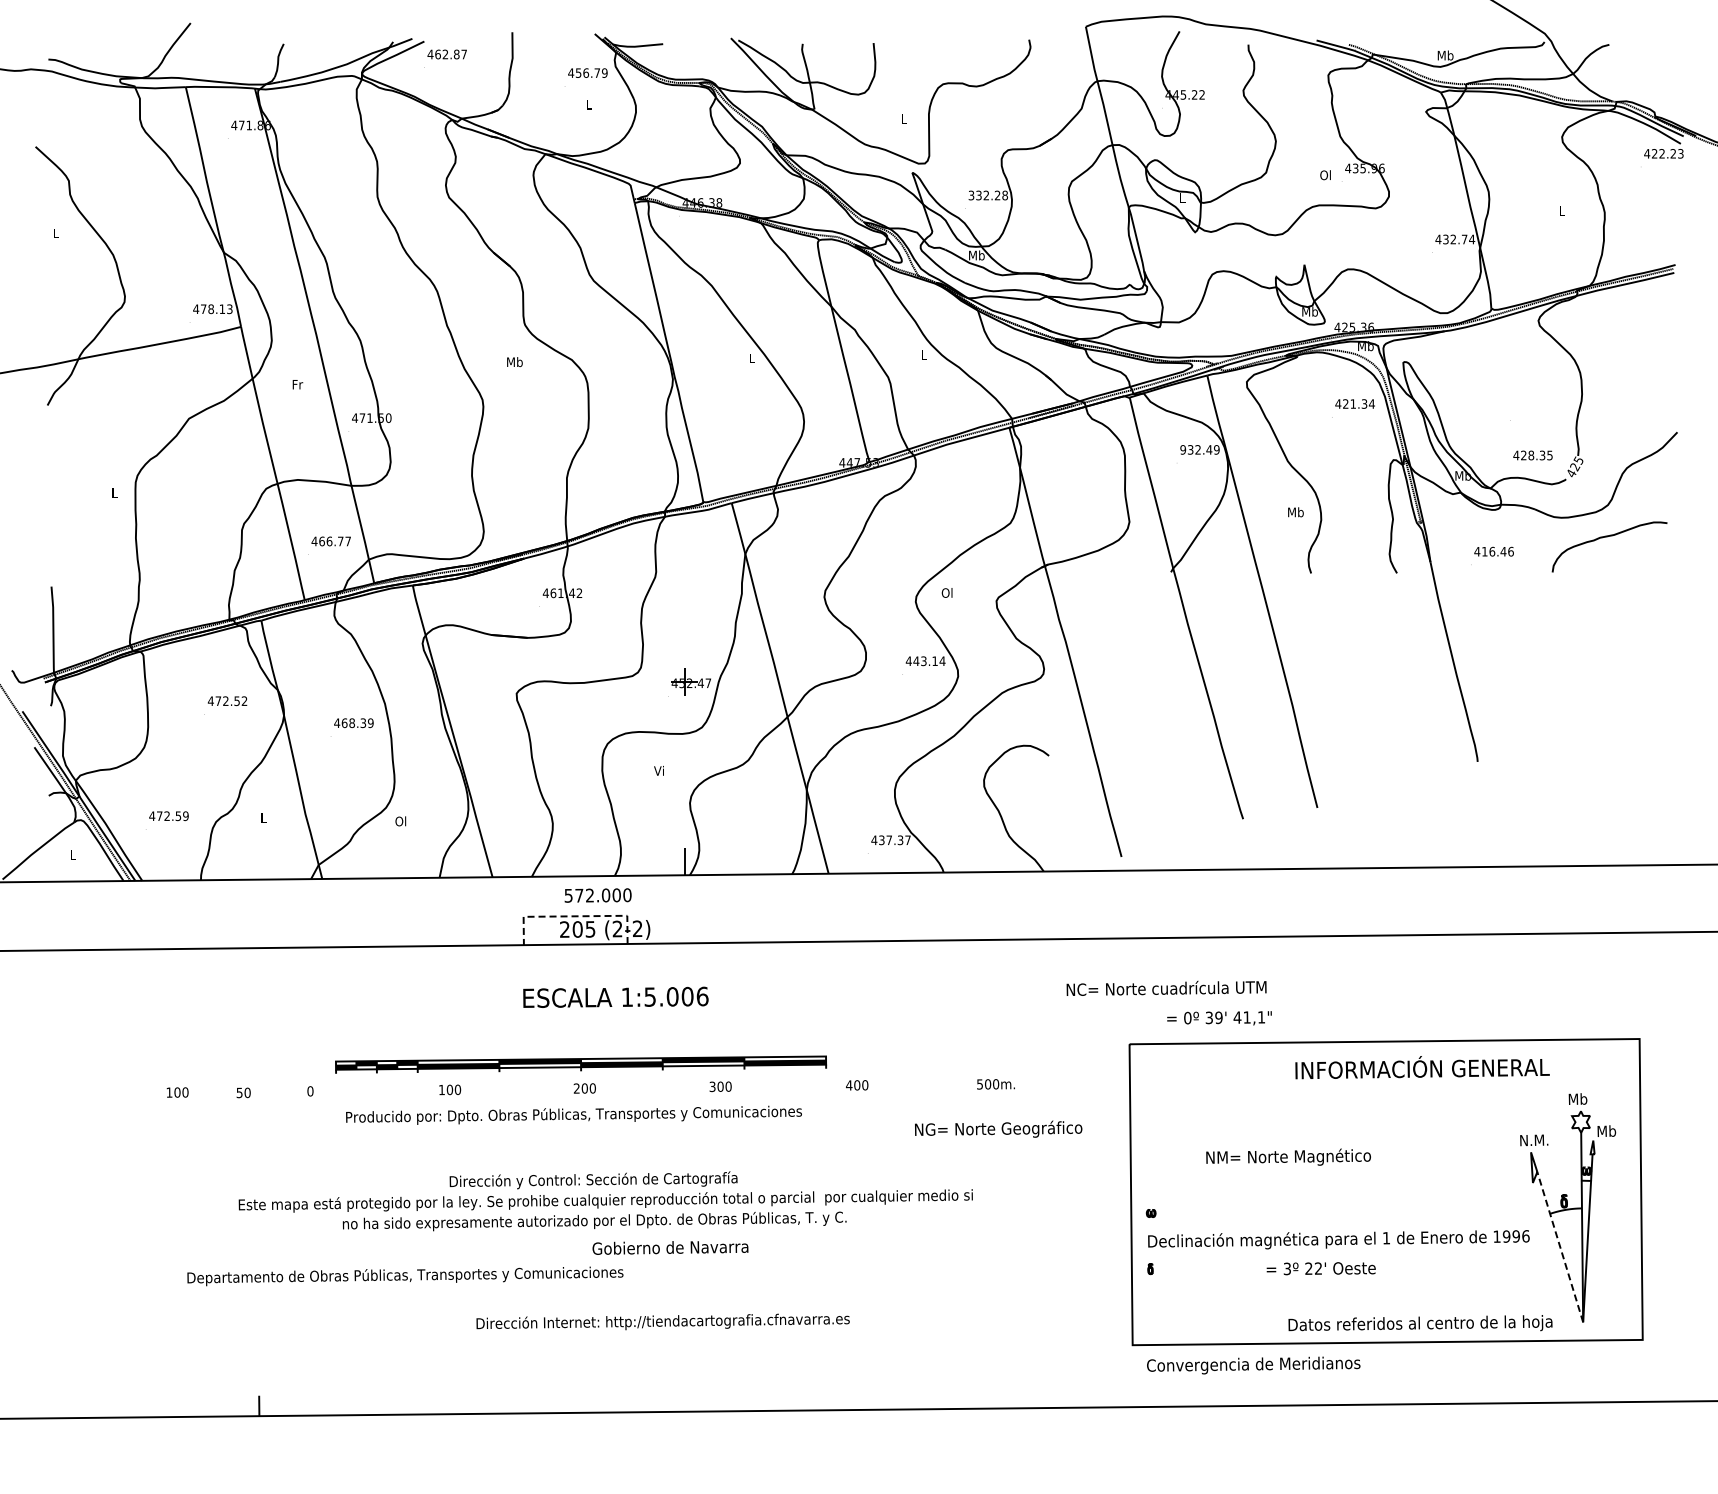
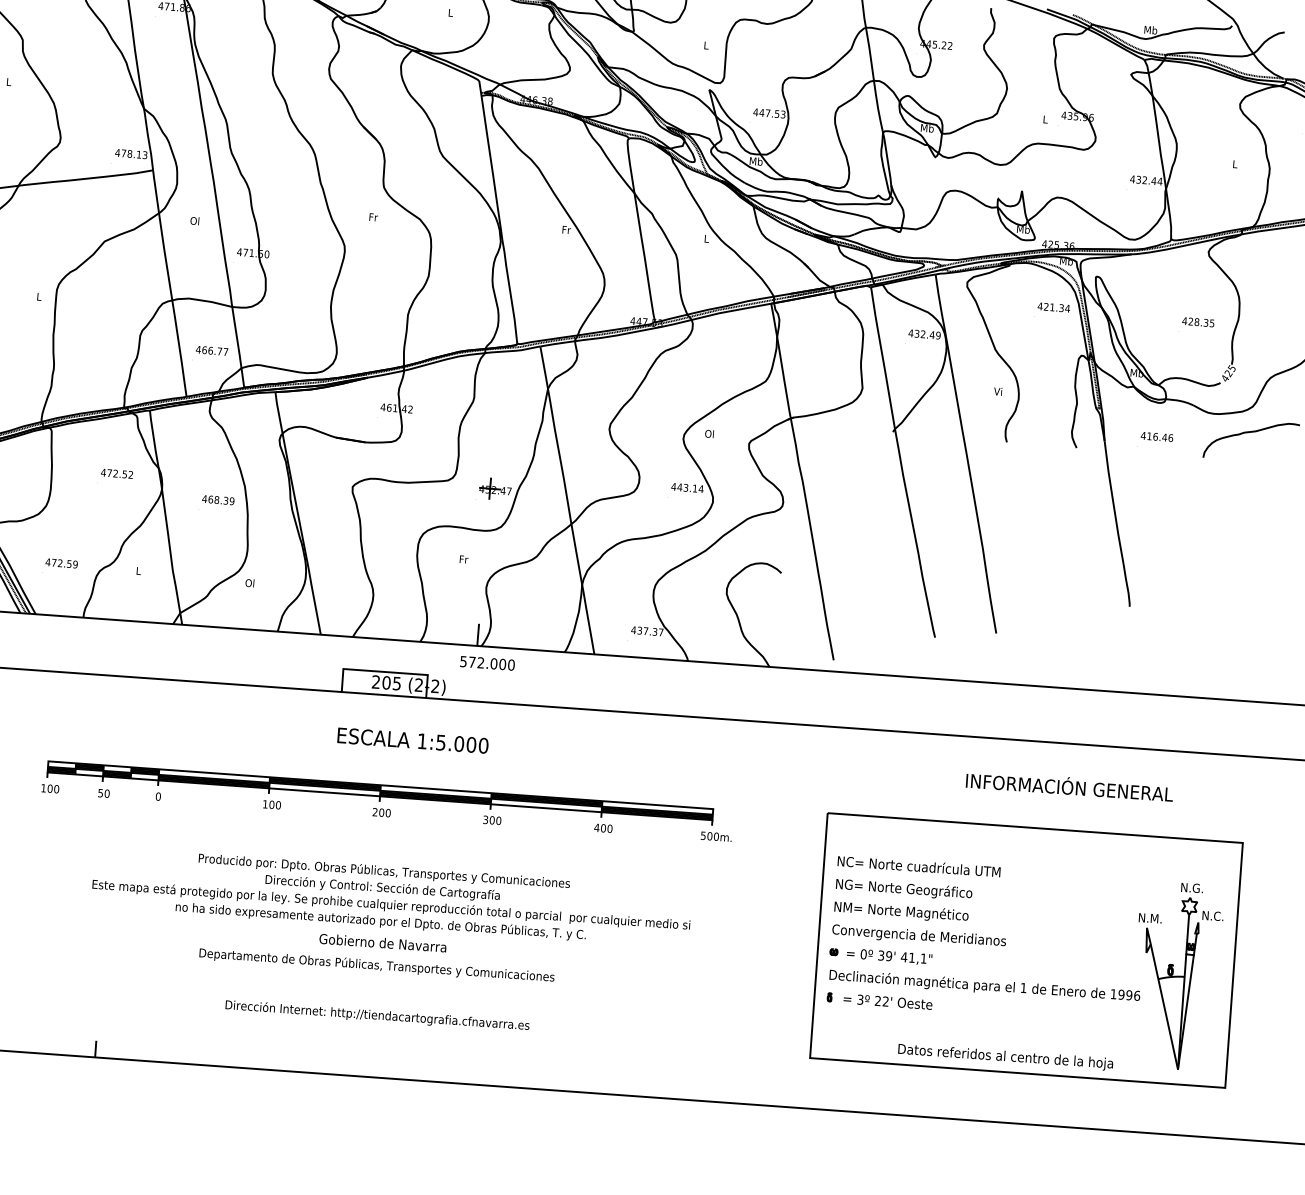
text: (1325, 175) -> (1045, 119), Ol -> L
text: (987, 195) -> (768, 113), 332.28 -> 447.53
text: (1182, 197) -> (927, 128), L -> Mb
text: (1464, 239) -> (1153, 181), 432.74 -> 432.44
text: (752, 357) -> (566, 229), L -> Fr
text: (514, 362) -> (373, 217), Mb -> Fr
text: (297, 384) -> (195, 220), Fr -> Ol
text: (1183, 449) -> (911, 333), 932.49 -> 432.49
text: (1532, 455) -> (1197, 322), moved
text: (1295, 512) -> (998, 391), Mb -> Vi
text: (659, 770) -> (463, 559), Vi -> Fr
text: (597, 895) -> (487, 663), moved
line: (575, 916) -> (385, 672), dashed -> solid
text: (1166, 987) -> (919, 865), moved
text: (702, 996) -> (483, 745), 1:5.006 -> 1:5.000
text: (1219, 1018) -> (889, 956), moved
part: (580, 1064) -> (379, 792), size x1.67
text: (1422, 1067) -> (1069, 786), moved
text: (1583, 1098) -> (1193, 887), Mb -> N.G.
text: (573, 1114) -> (384, 871), moved
text: (998, 1128) -> (904, 888), moved
text: (1611, 1130) -> (1213, 915), Mb -> N.C.
text: (1288, 1156) -> (901, 911), moved
text: (670, 1247) -> (383, 942), moved
line: (1560, 1247) -> (1164, 1007), dashed -> solid
text: (1320, 1268) -> (887, 1001), moved
text: (405, 1276) -> (377, 966), moved
text: (662, 1321) -> (377, 1015), moved
text: (1420, 1323) -> (1005, 1056), moved
text: (1253, 1365) -> (919, 936), moved

